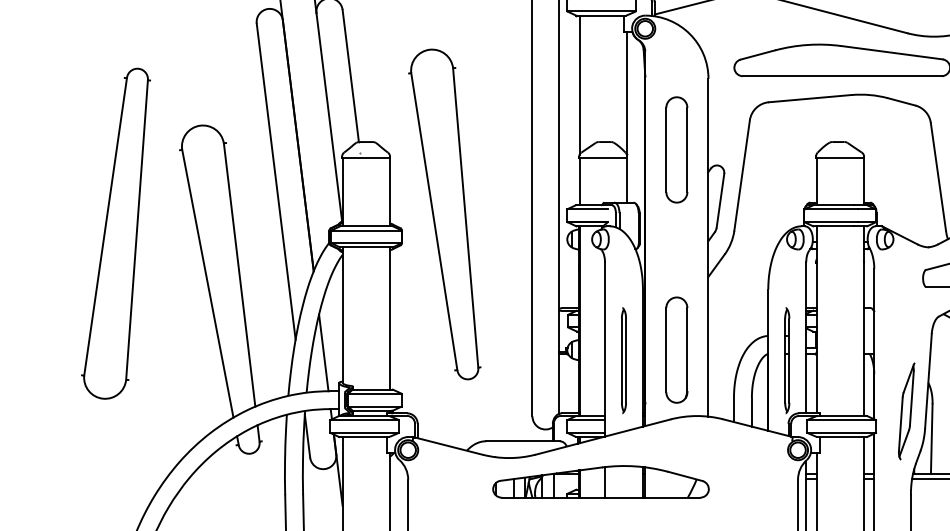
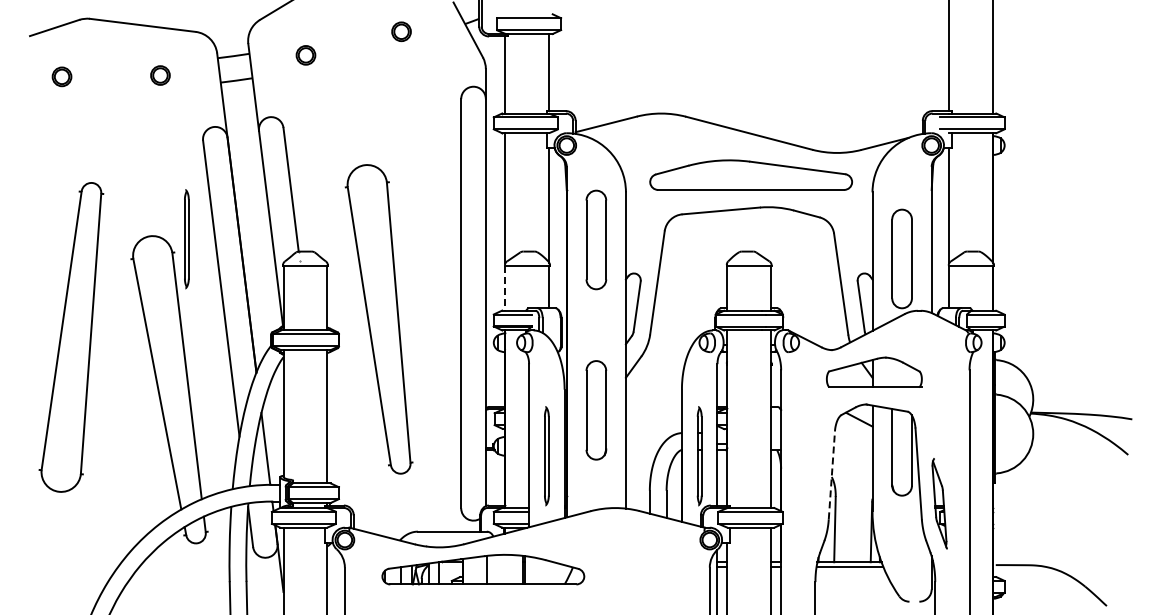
part: (239, 129) -> (186, 239), added
part: (677, 149) -> (596, 239), moved
line: (579, 181) -> (505, 288), solid -> dashed
part: (677, 350) -> (596, 410), moved
line: (928, 380) -> (831, 474), solid -> dashed
part: (906, 411) -> (811, 503), removed
part: (601, 481) -> (483, 569), moved

